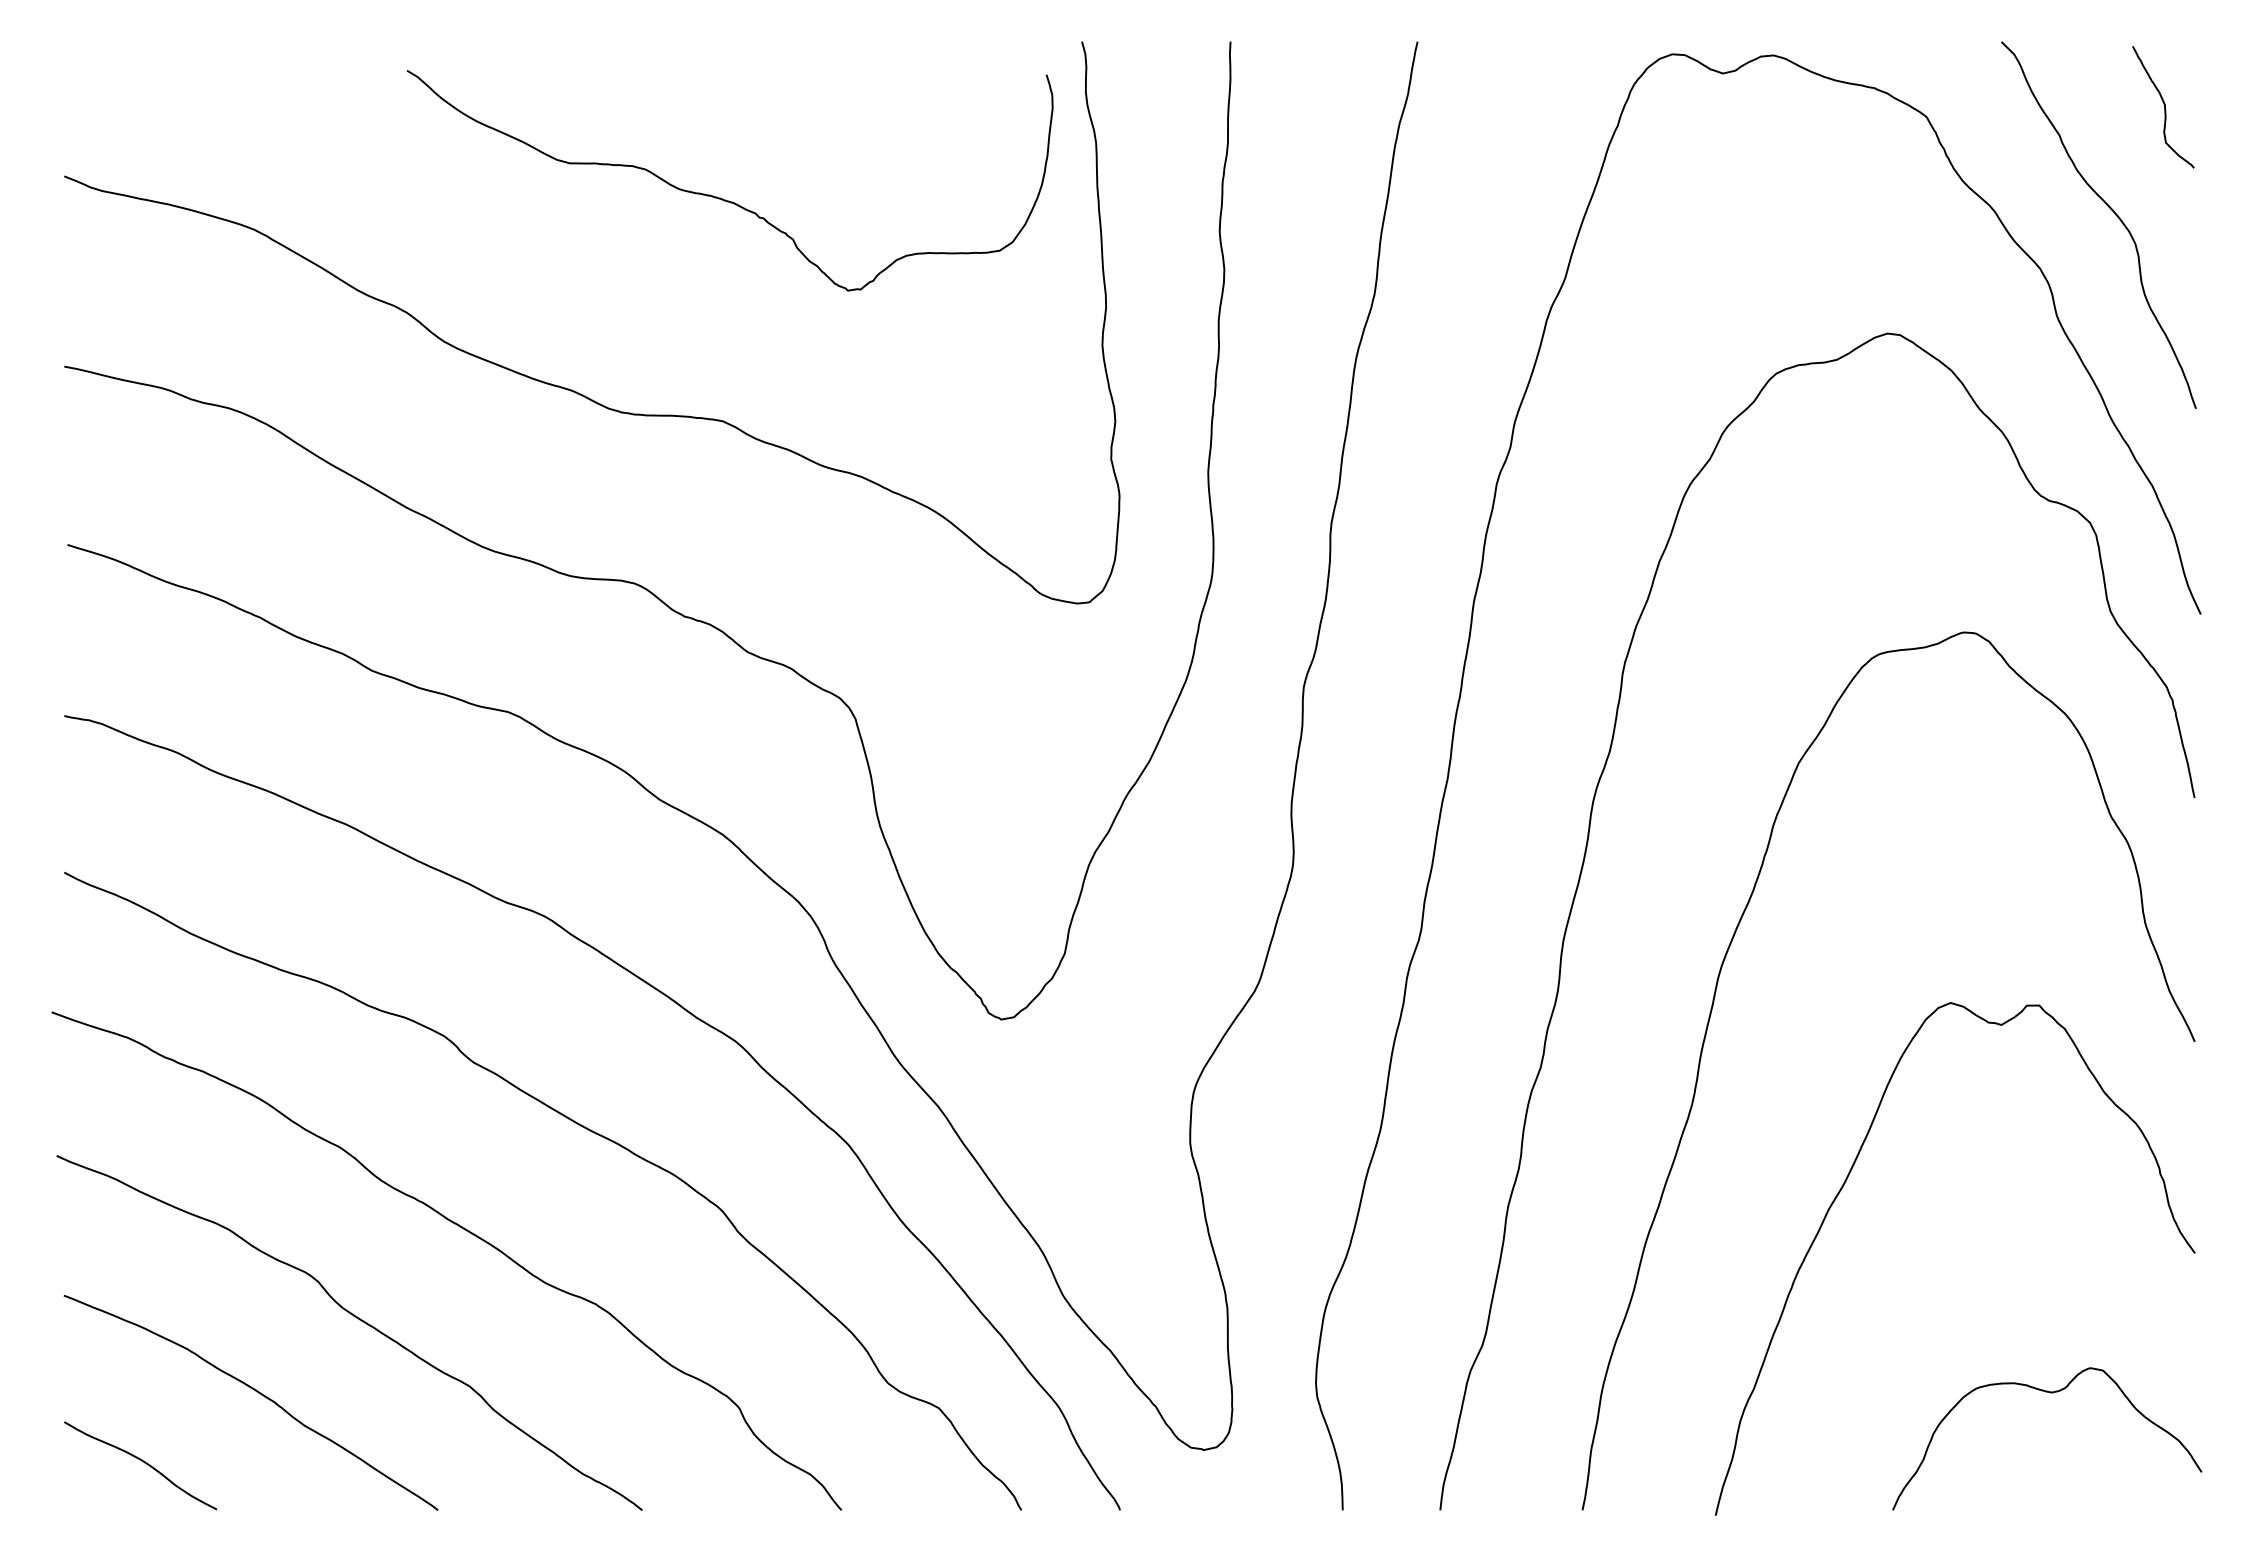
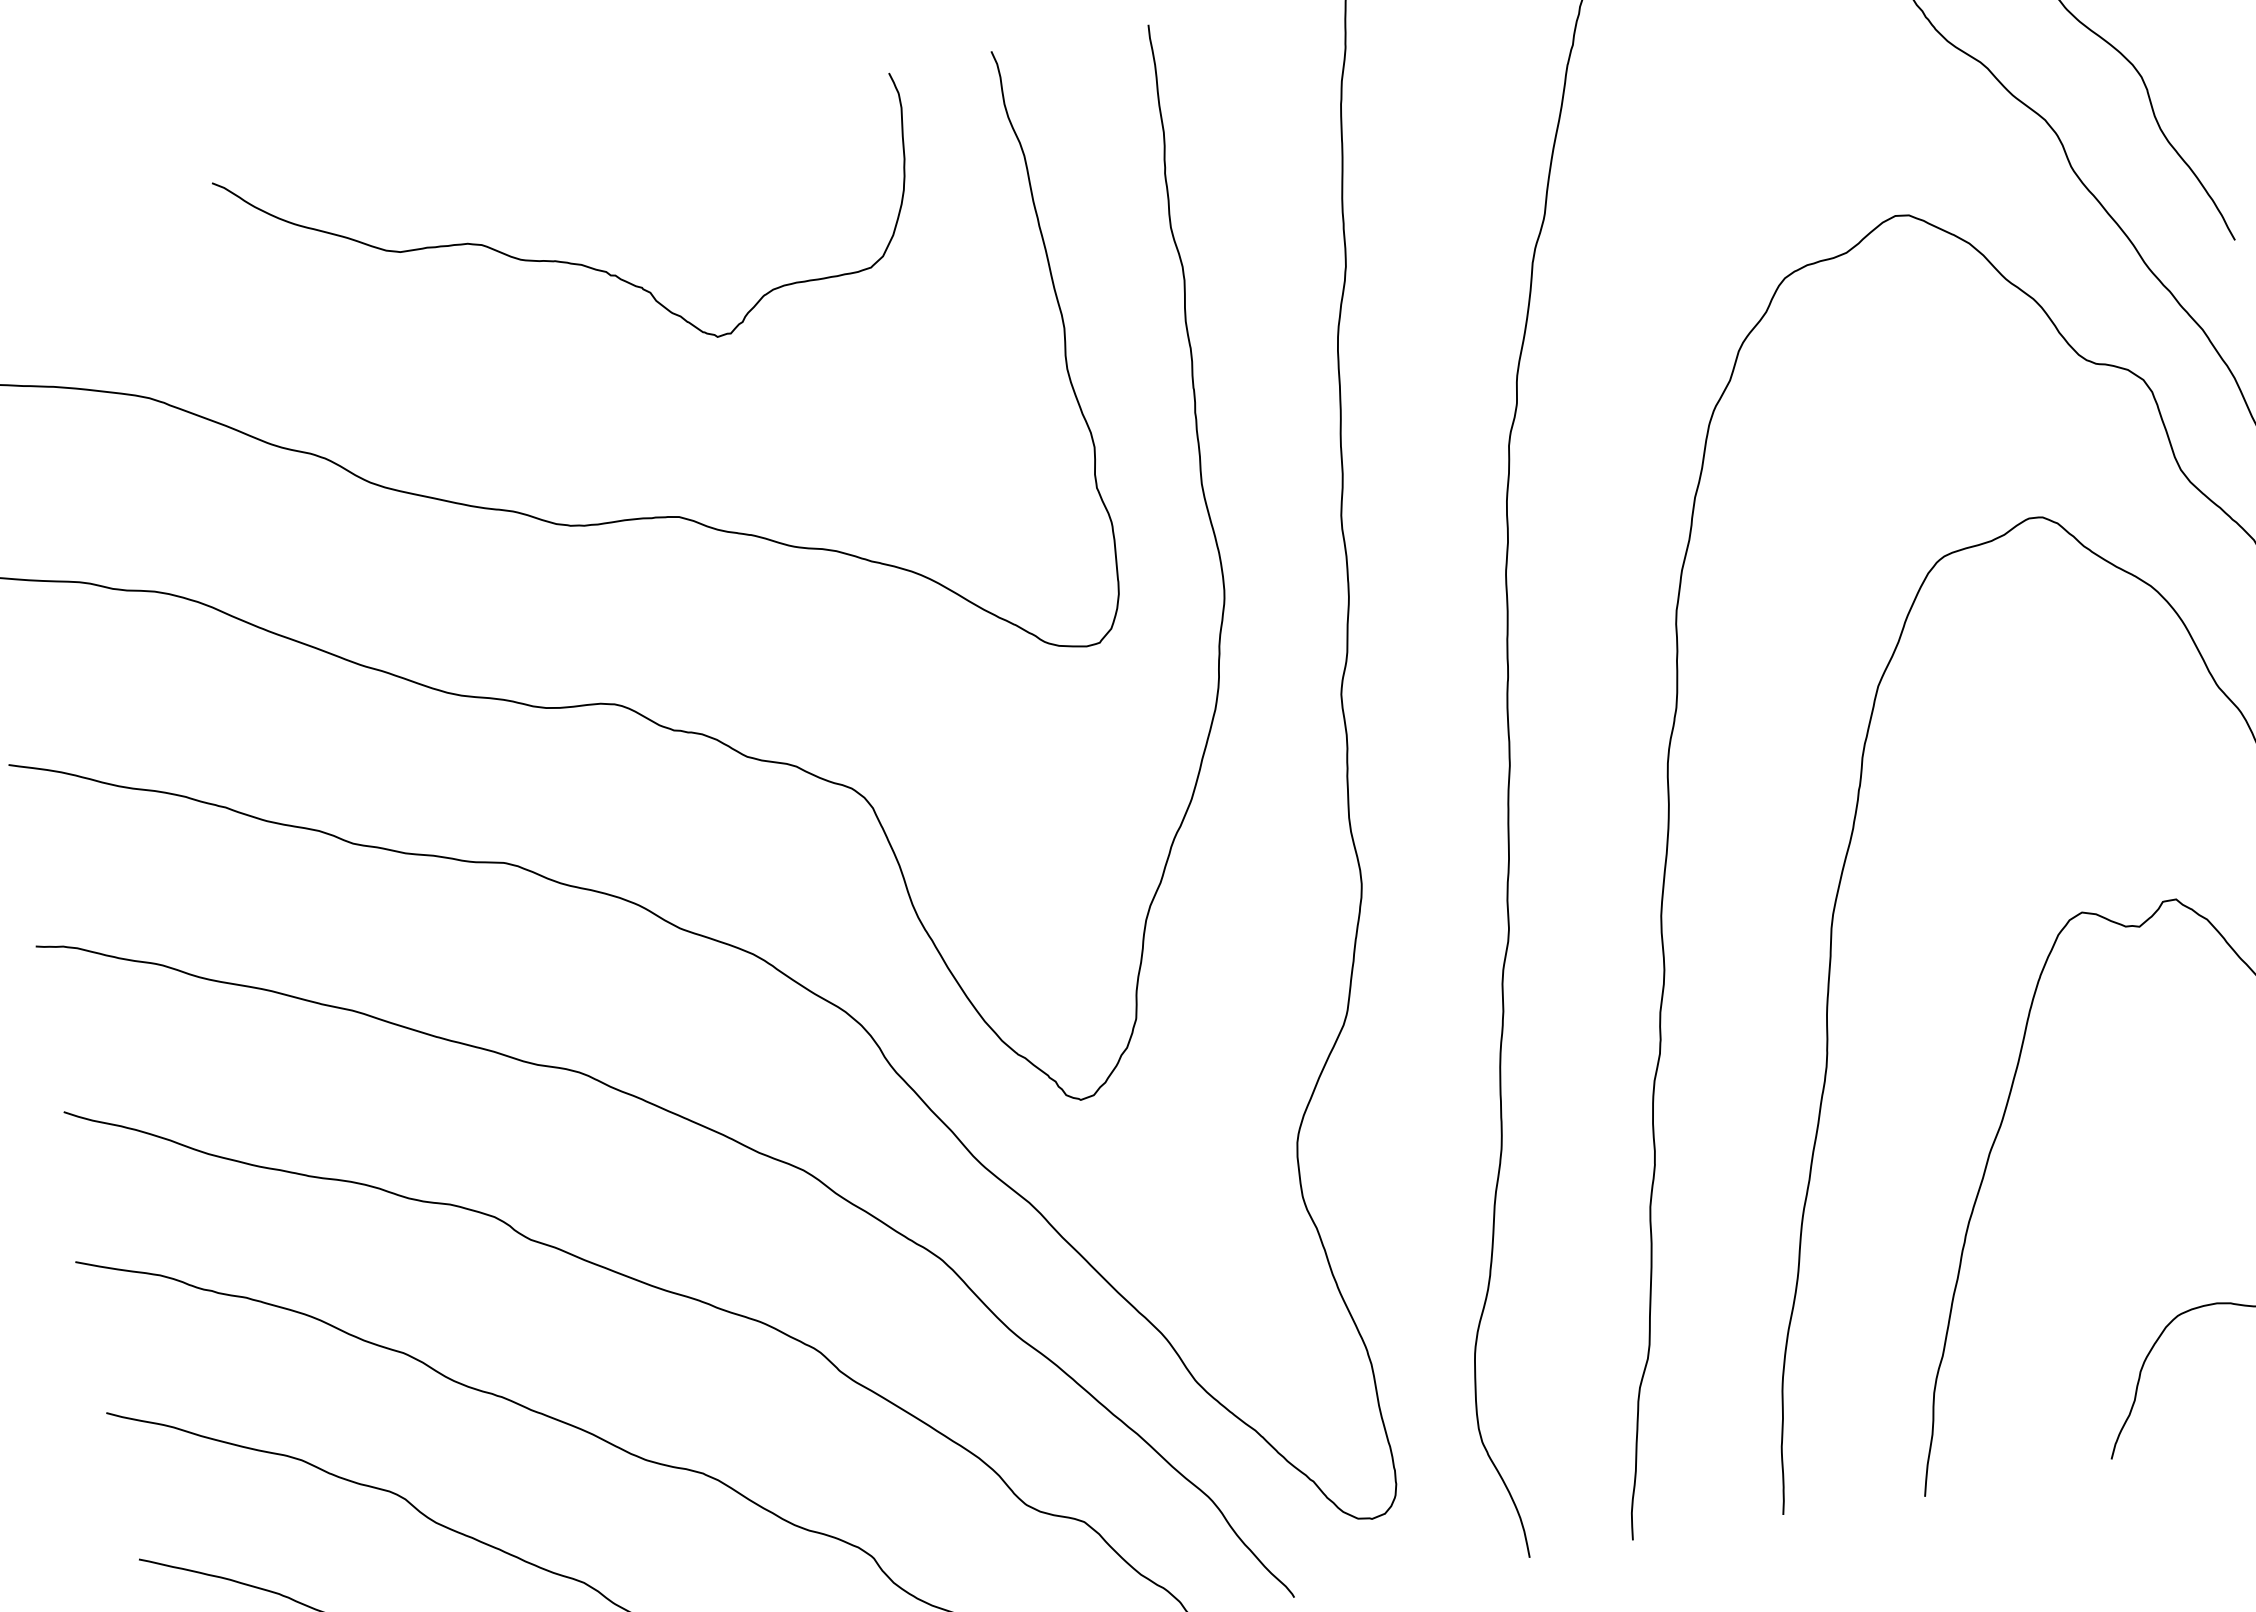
curve: (720, 197) -> (566, 261), moved

